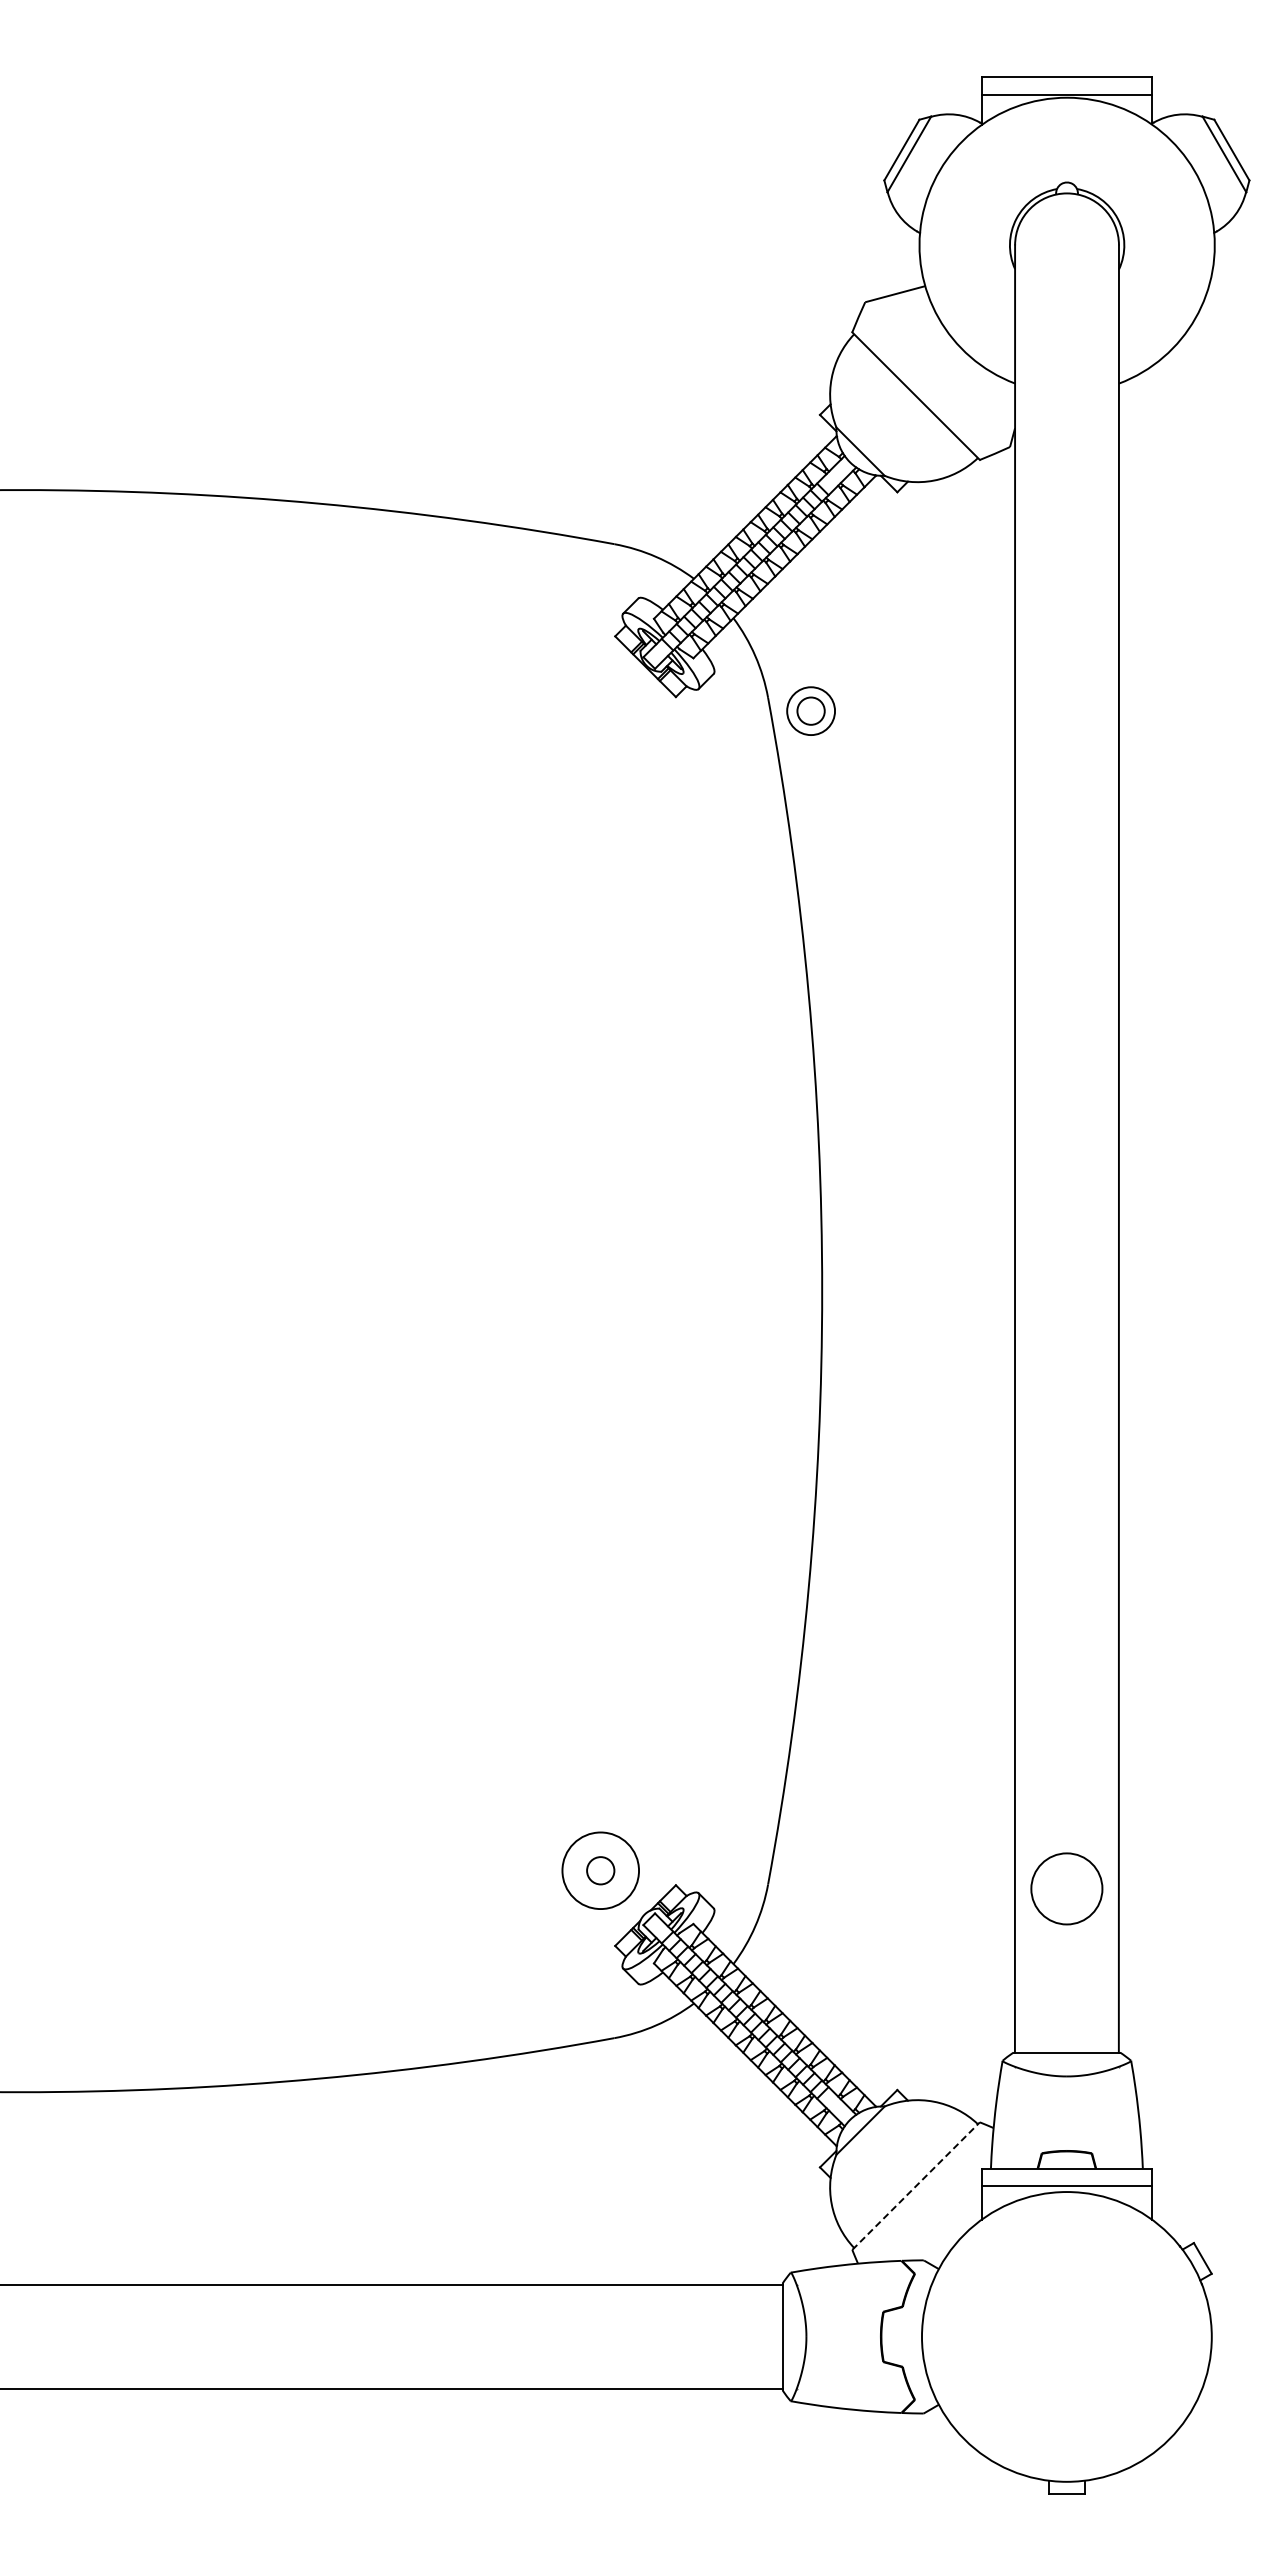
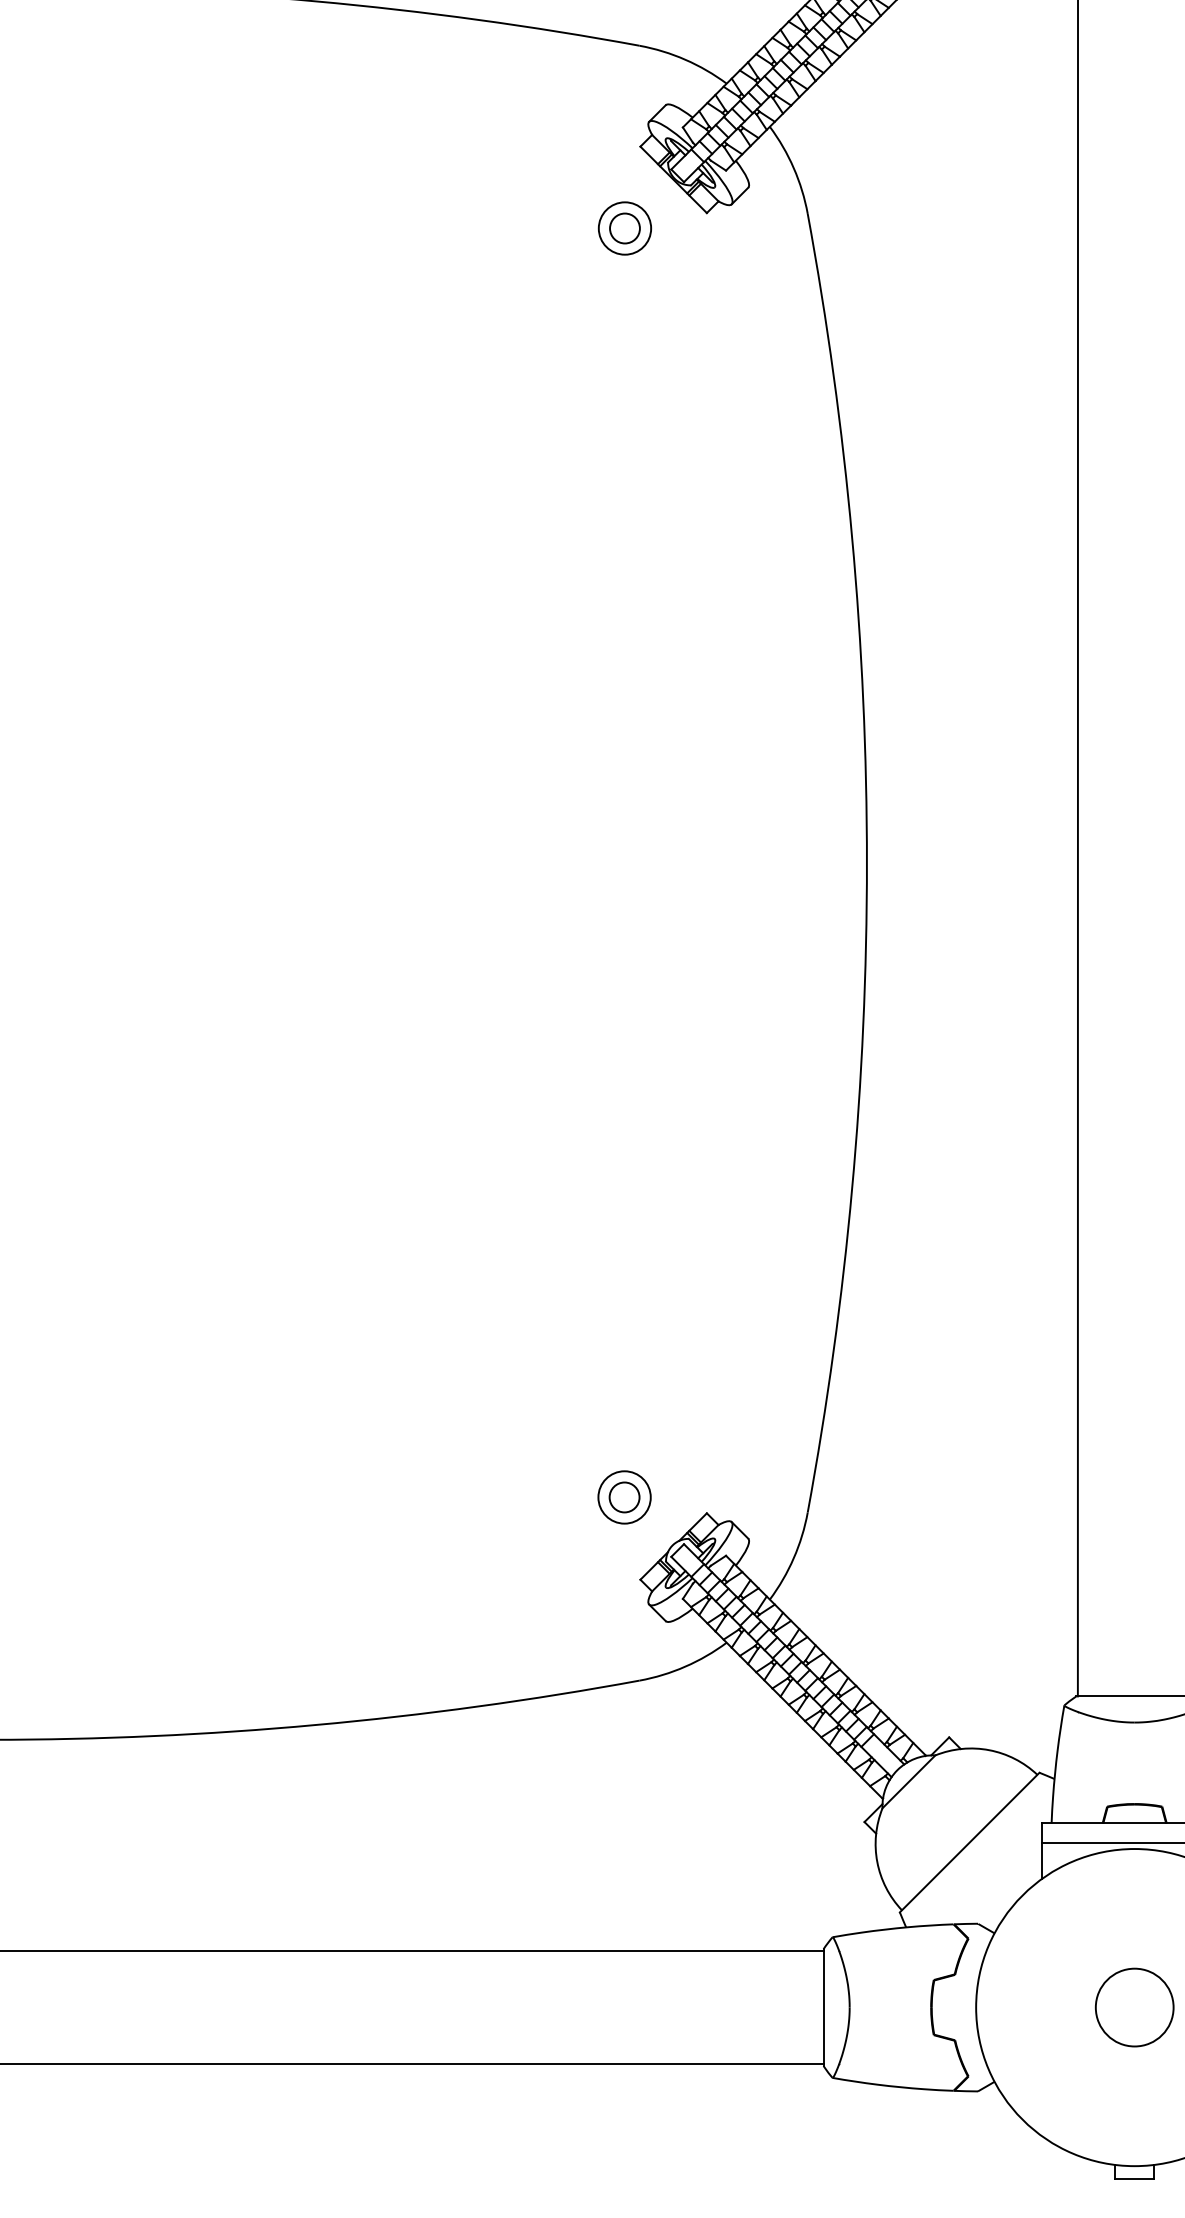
part: (810, 710) -> (624, 227), moved
circle: (600, 1870) -> (624, 1497), size x0.62
circle: (1066, 1888) -> (1134, 2007), moved
line: (916, 2185) -> (970, 1841), dashed -> solid

